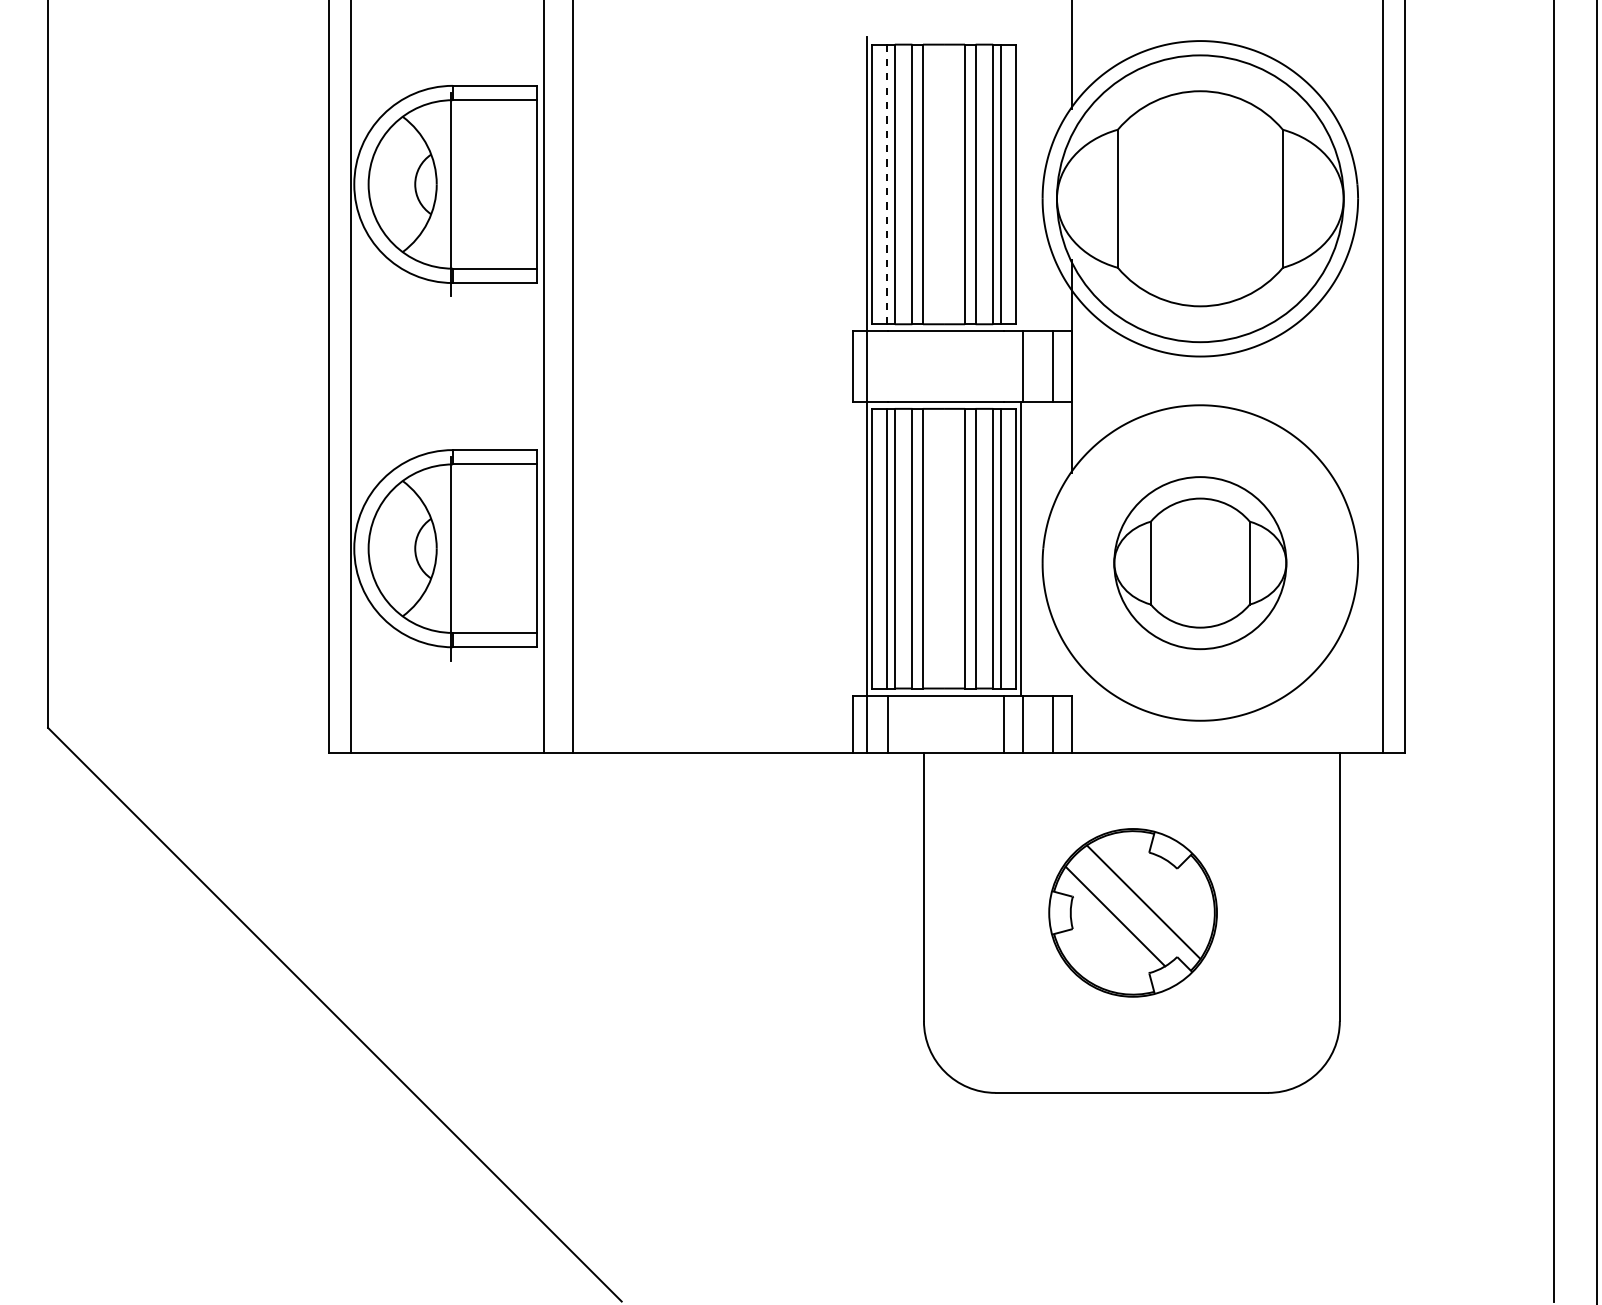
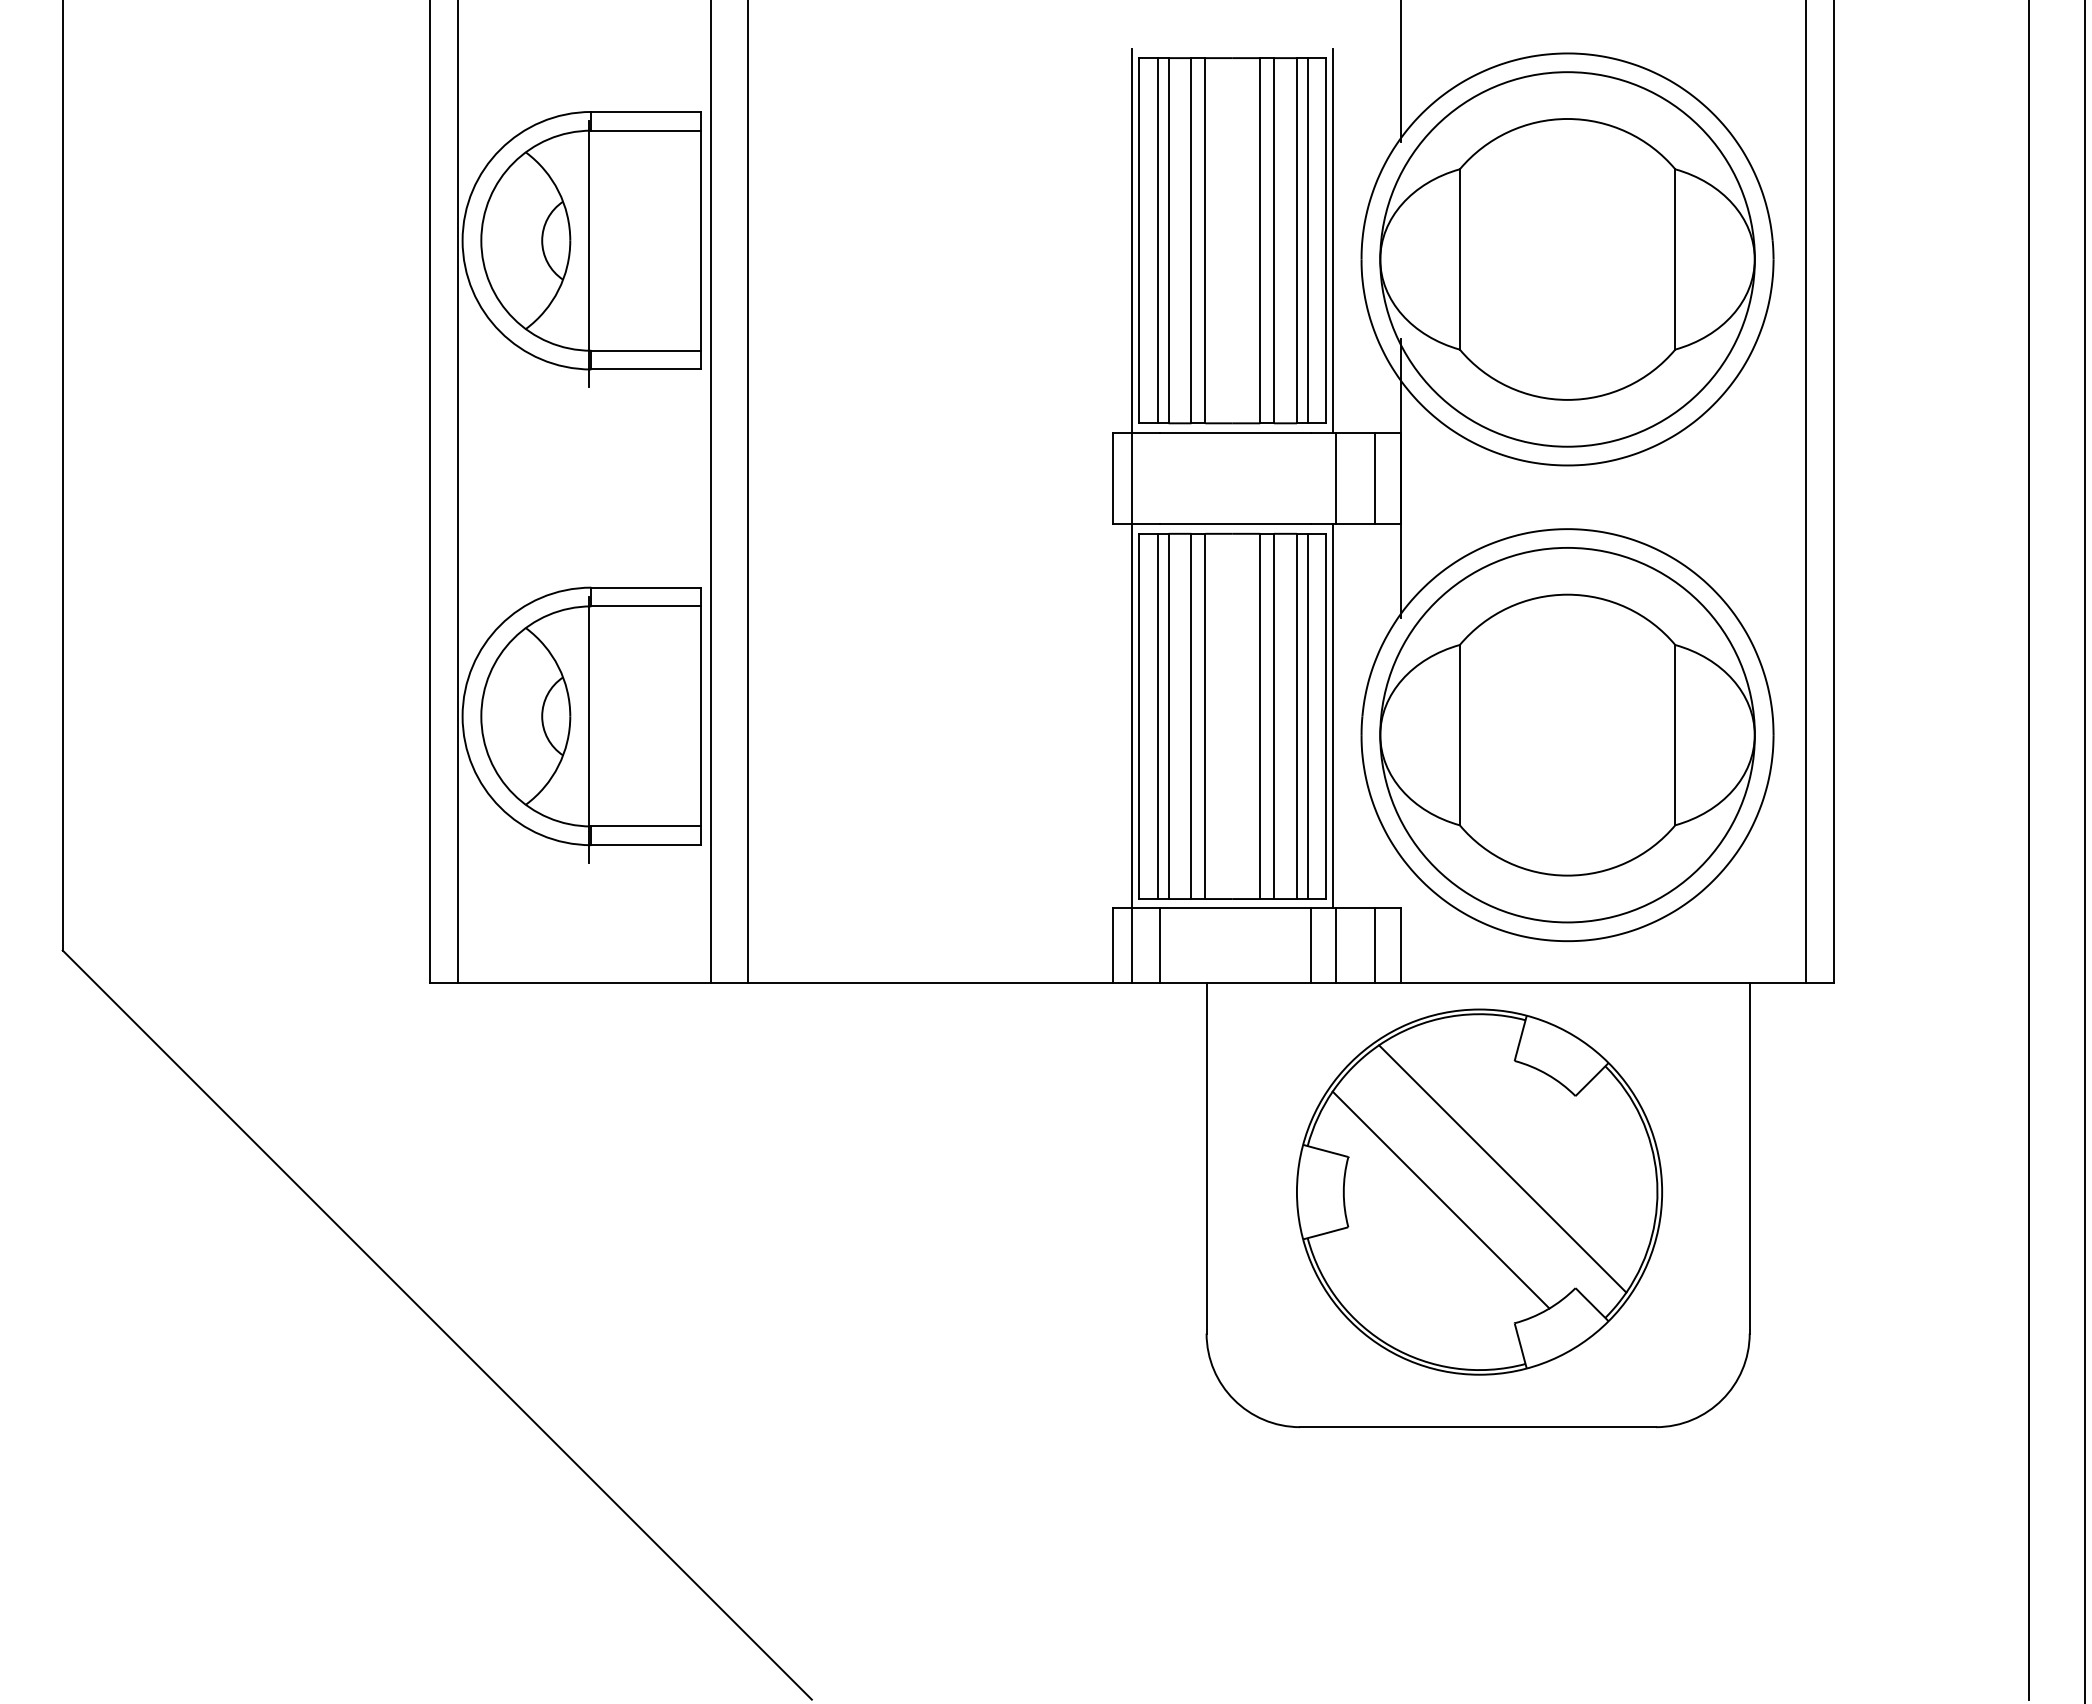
line: (886, 184) -> (1157, 240), dashed -> solid
line: (1021, 184) -> (1333, 240), added
part: (1200, 563) -> (1567, 735), size x1.67
part: (1132, 912) -> (1479, 1191), size x1.67

